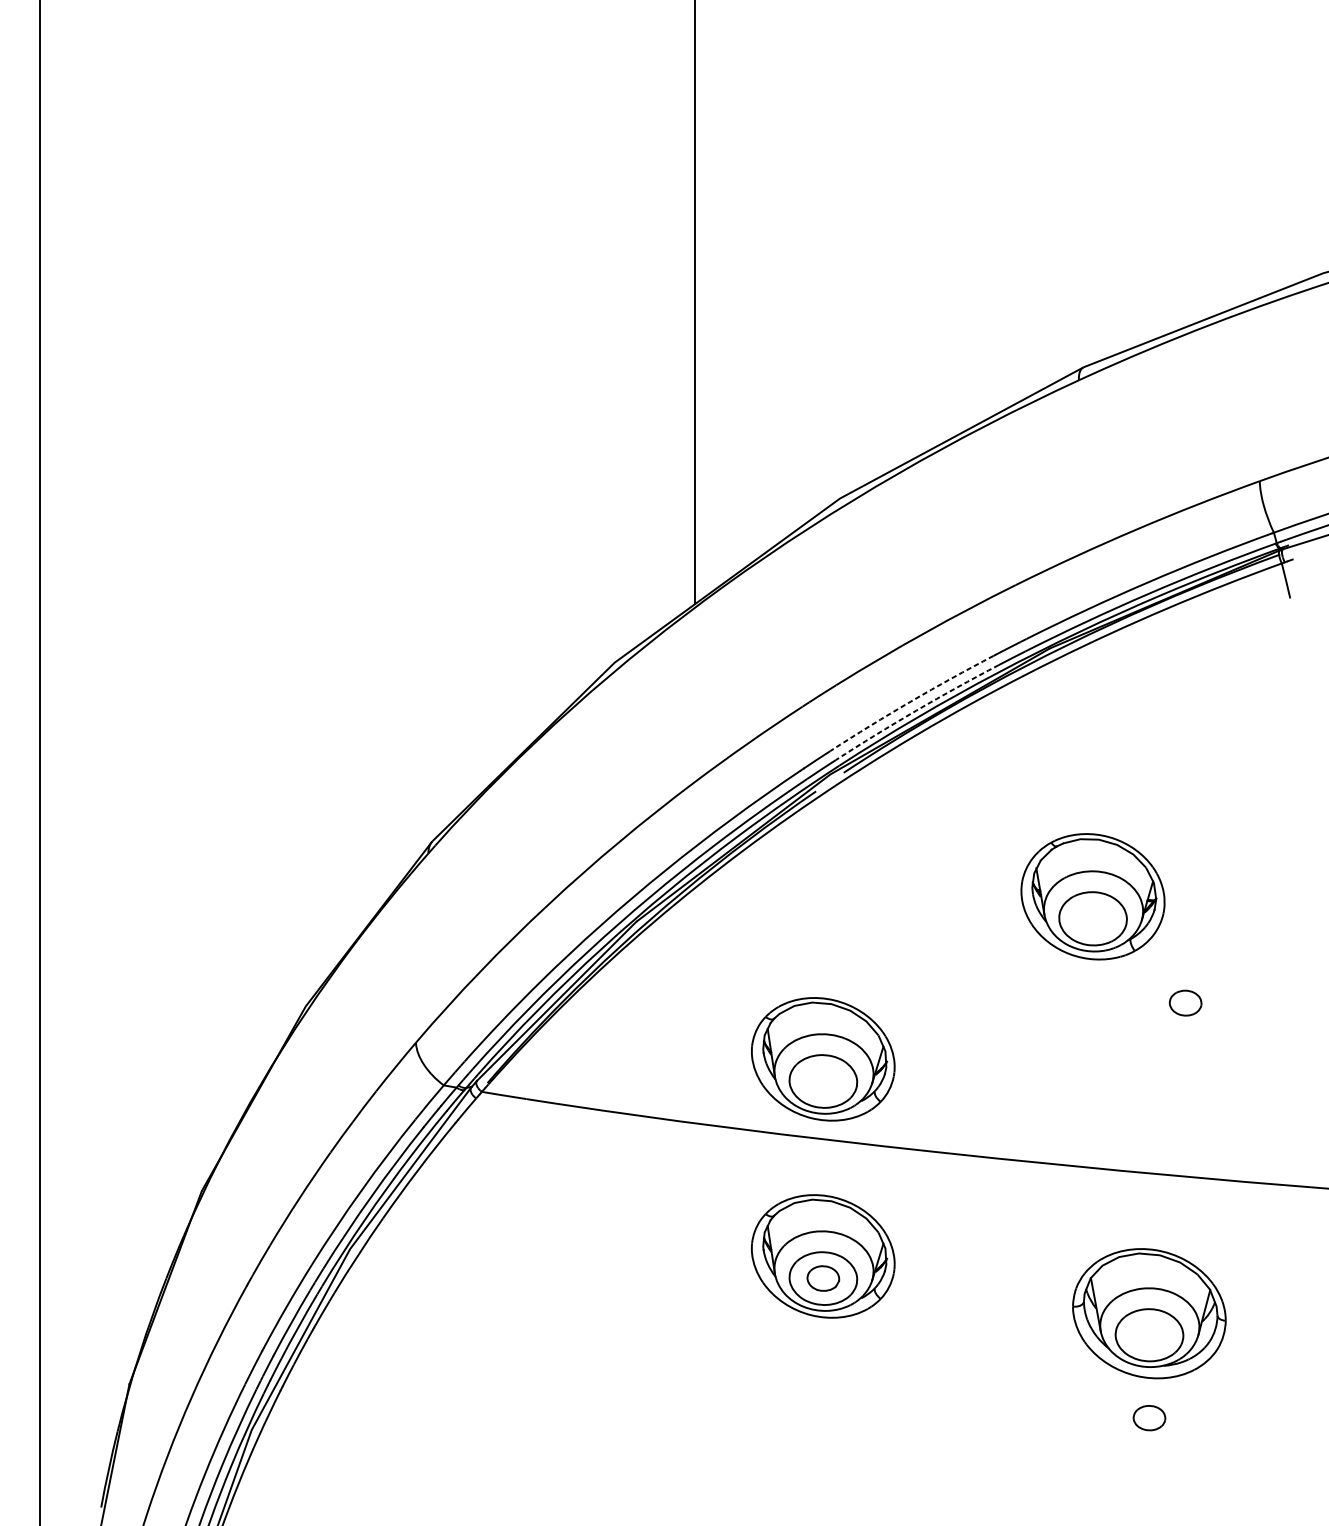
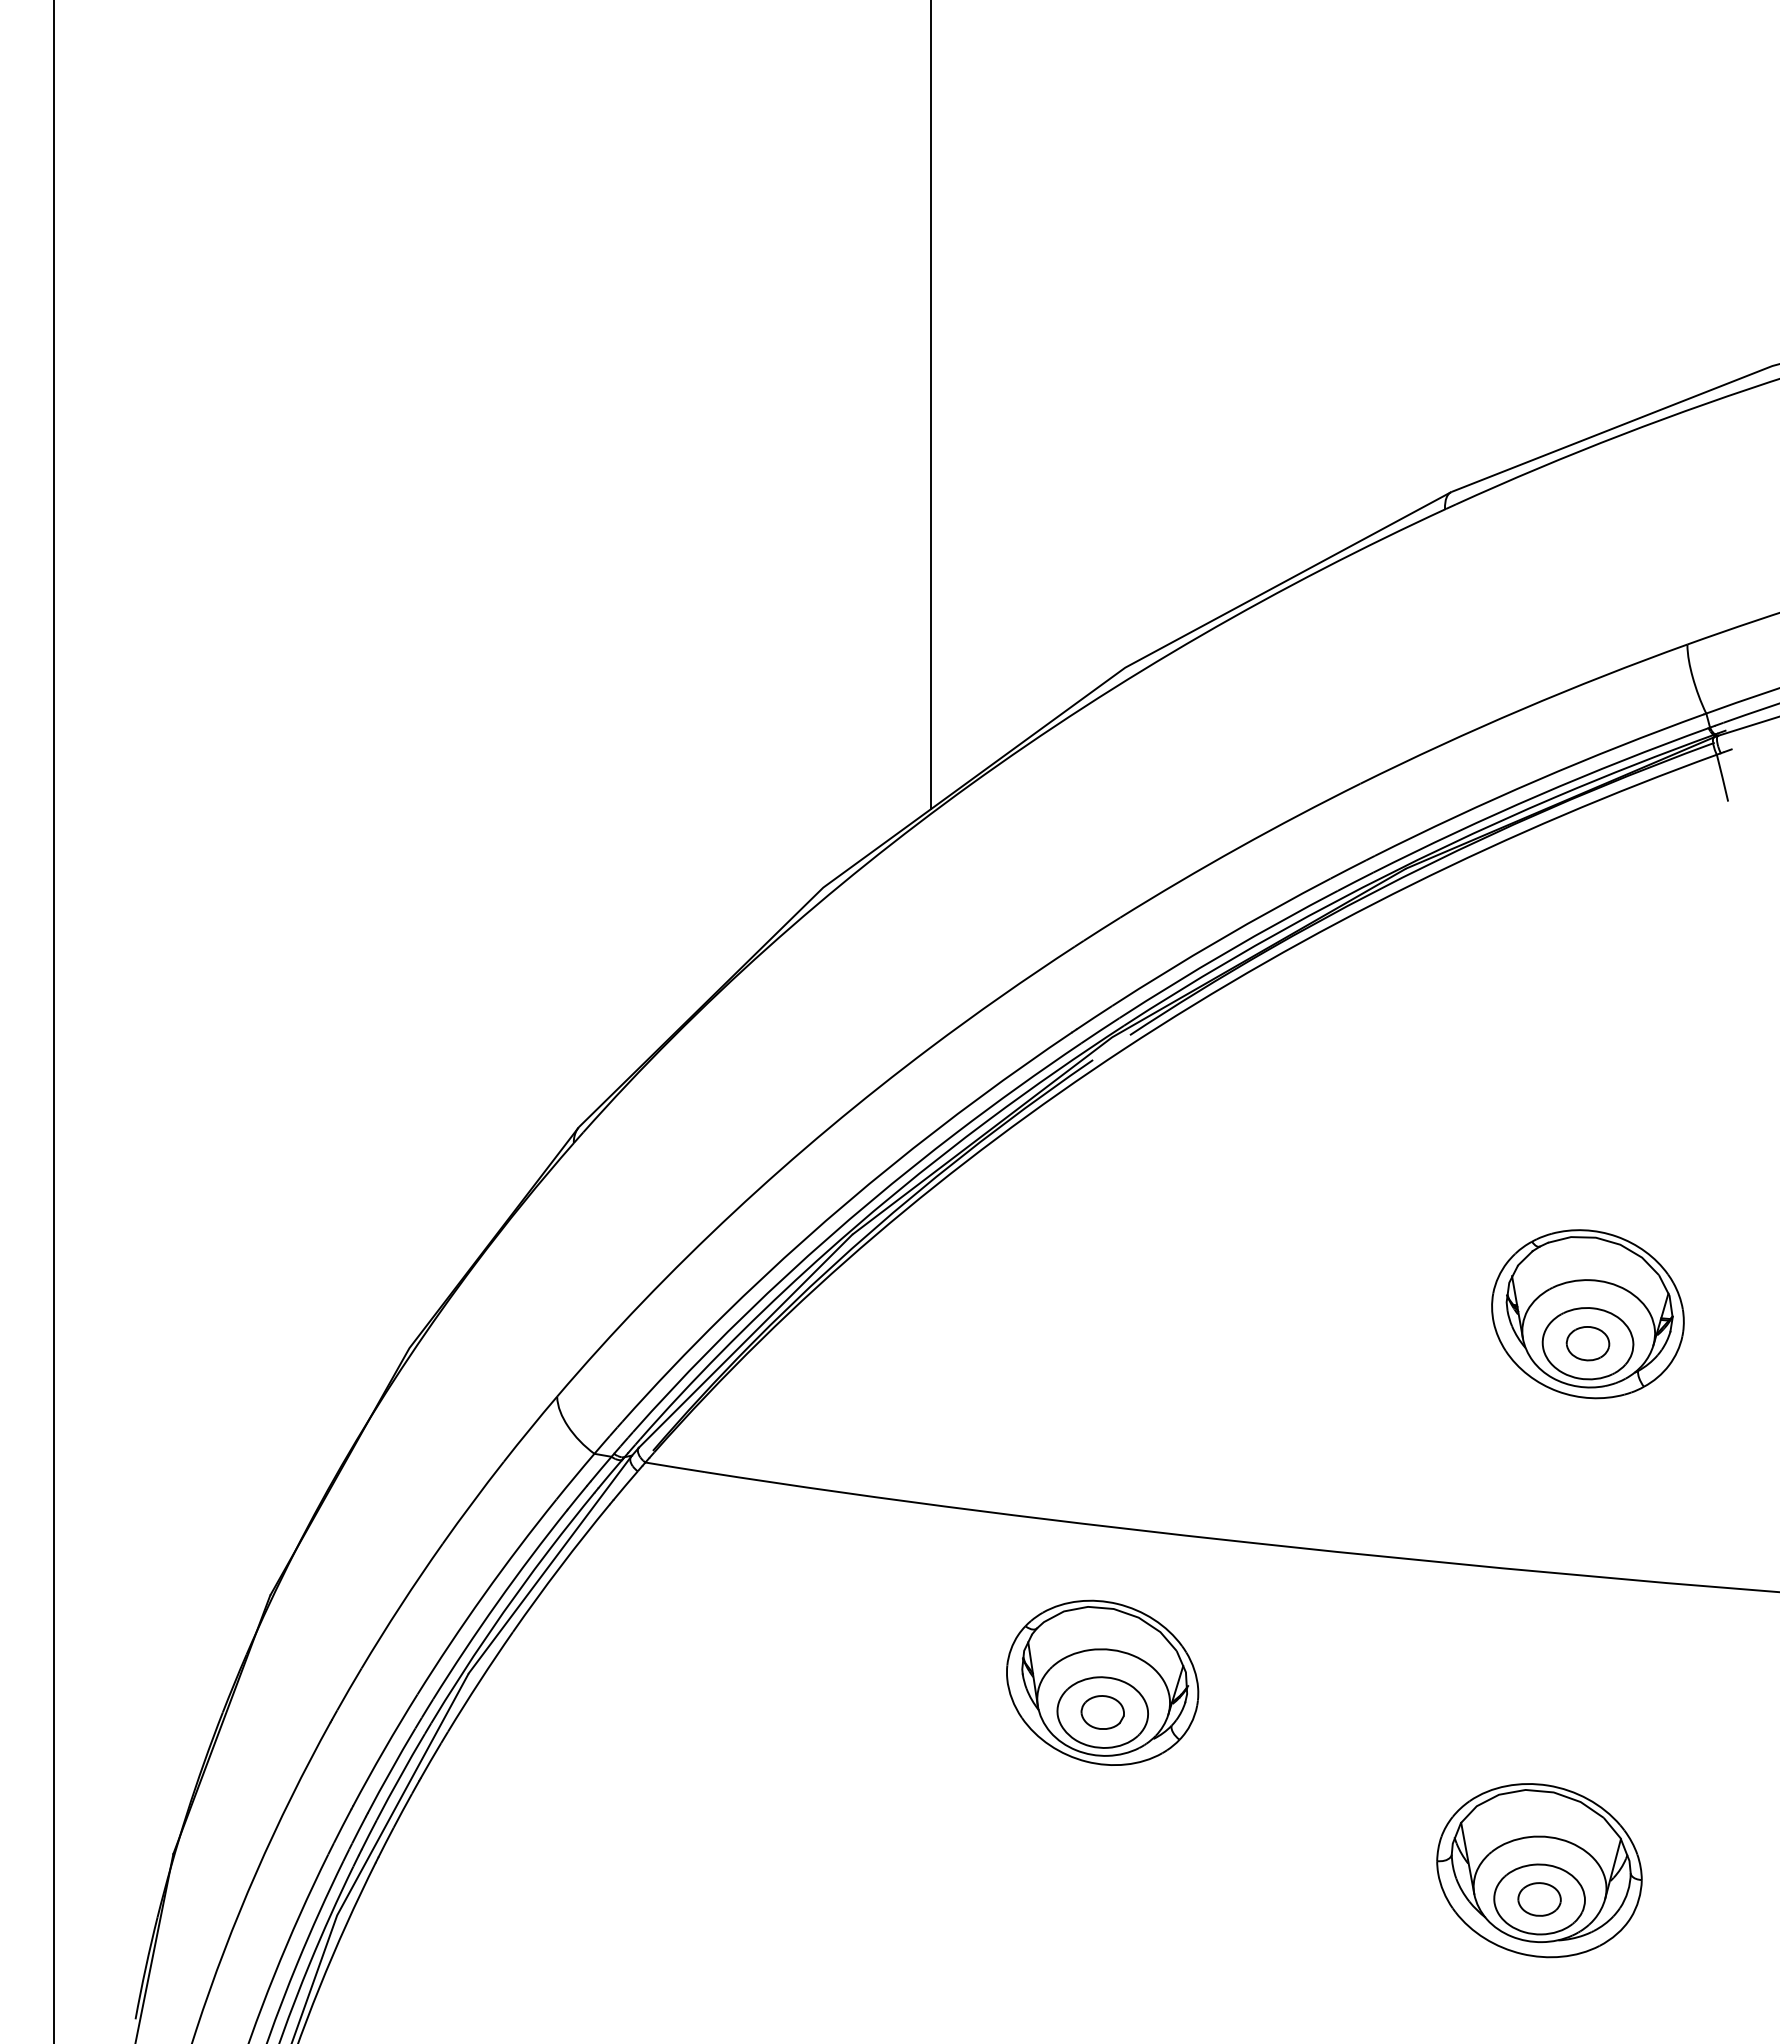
arc: (911, 701) -> (1220, 939), dashed -> solid
arc: (916, 711) -> (1227, 952), dashed -> solid
part: (1092, 897) -> (1587, 1314), moved
part: (823, 1059) -> (1102, 1418), removed
part: (1149, 1313) -> (1539, 1870), moved

